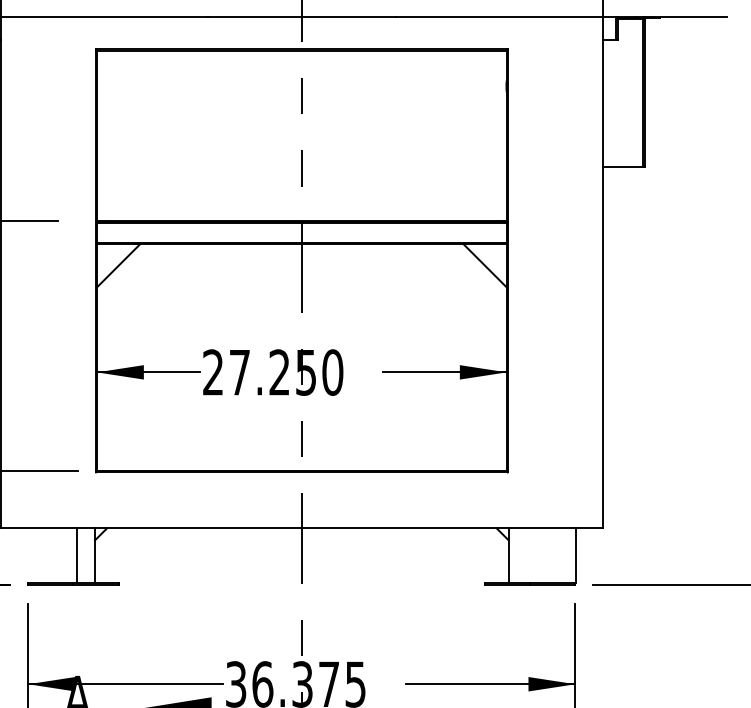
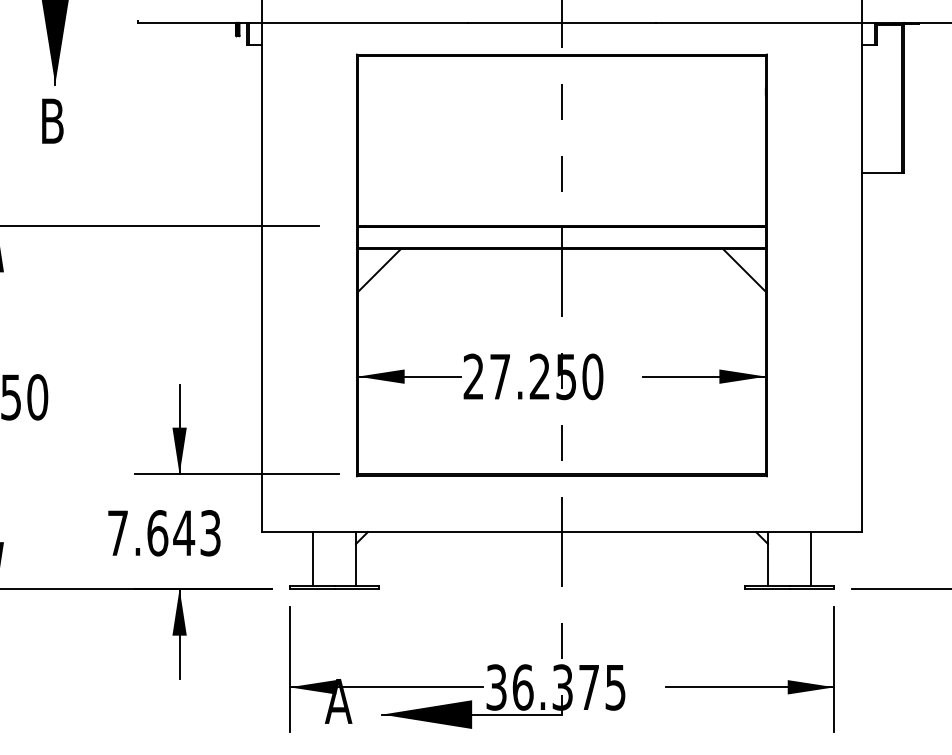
line: (76, 555) -> (312, 559), moved
line: (576, 555) -> (811, 559), moved

